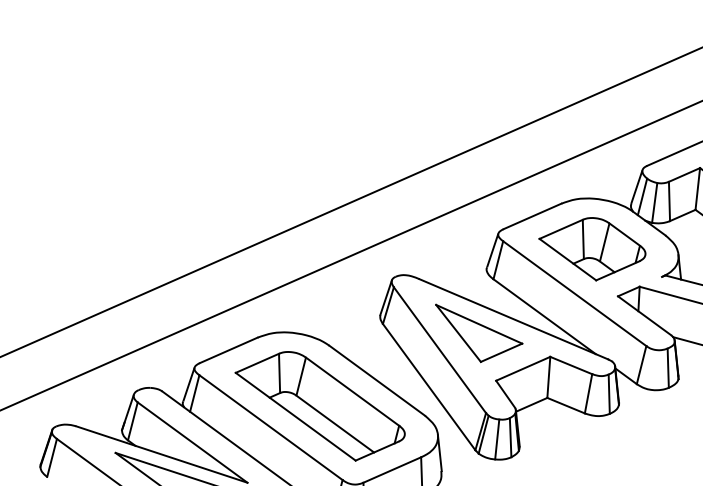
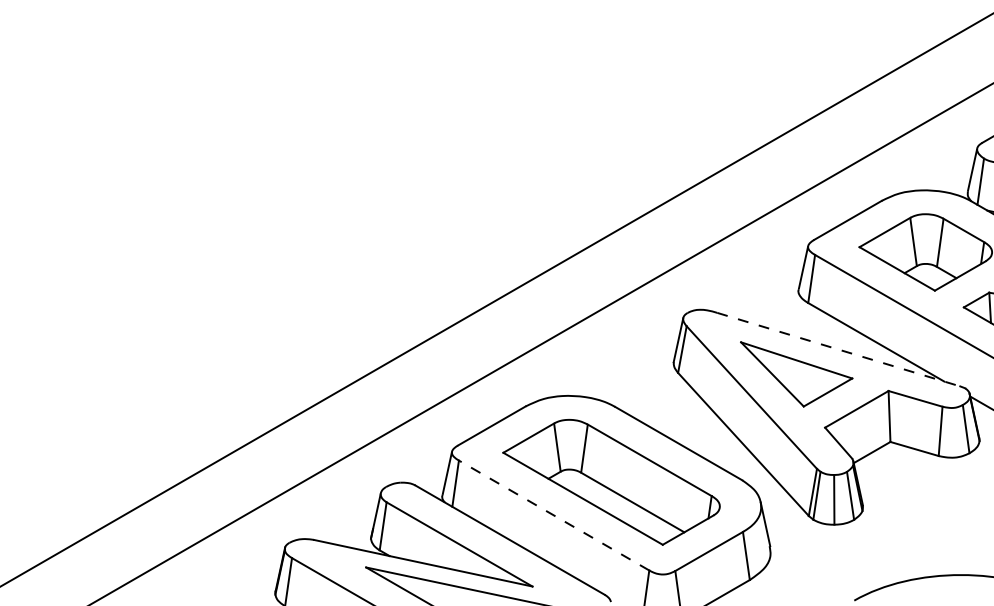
line: (513, 319) -> (838, 349), solid -> dashed
line: (271, 427) -> (554, 515), solid -> dashed

